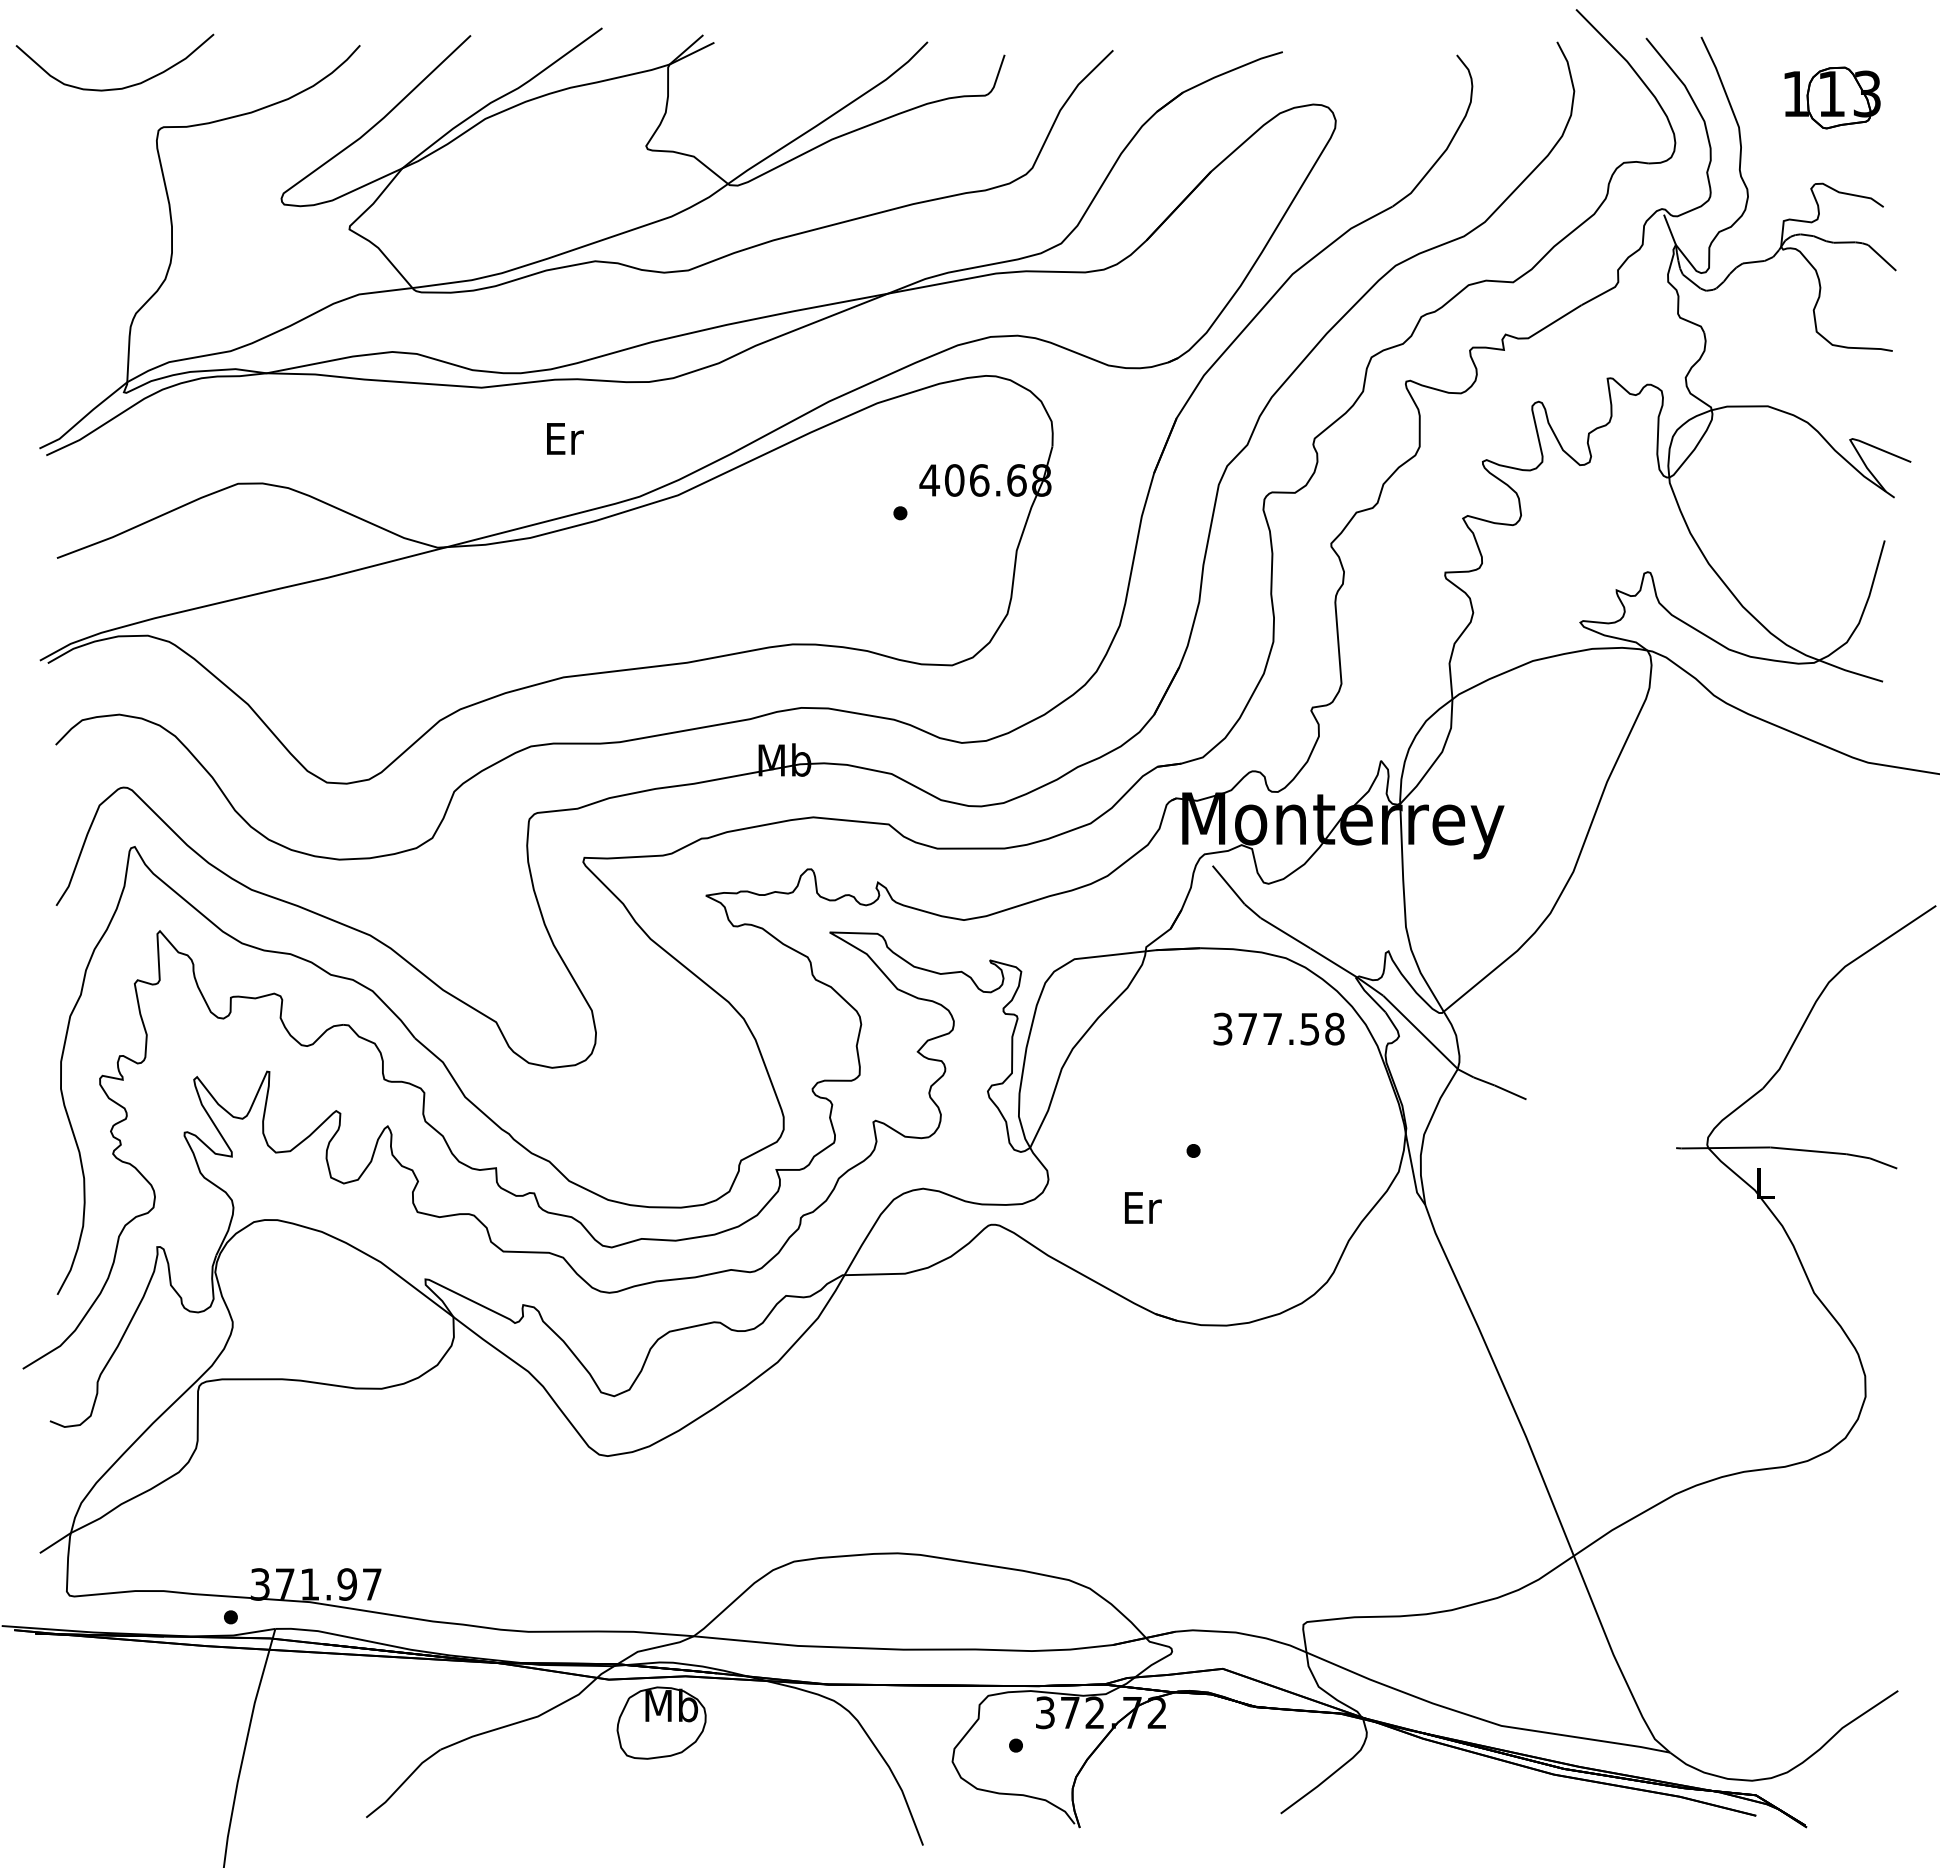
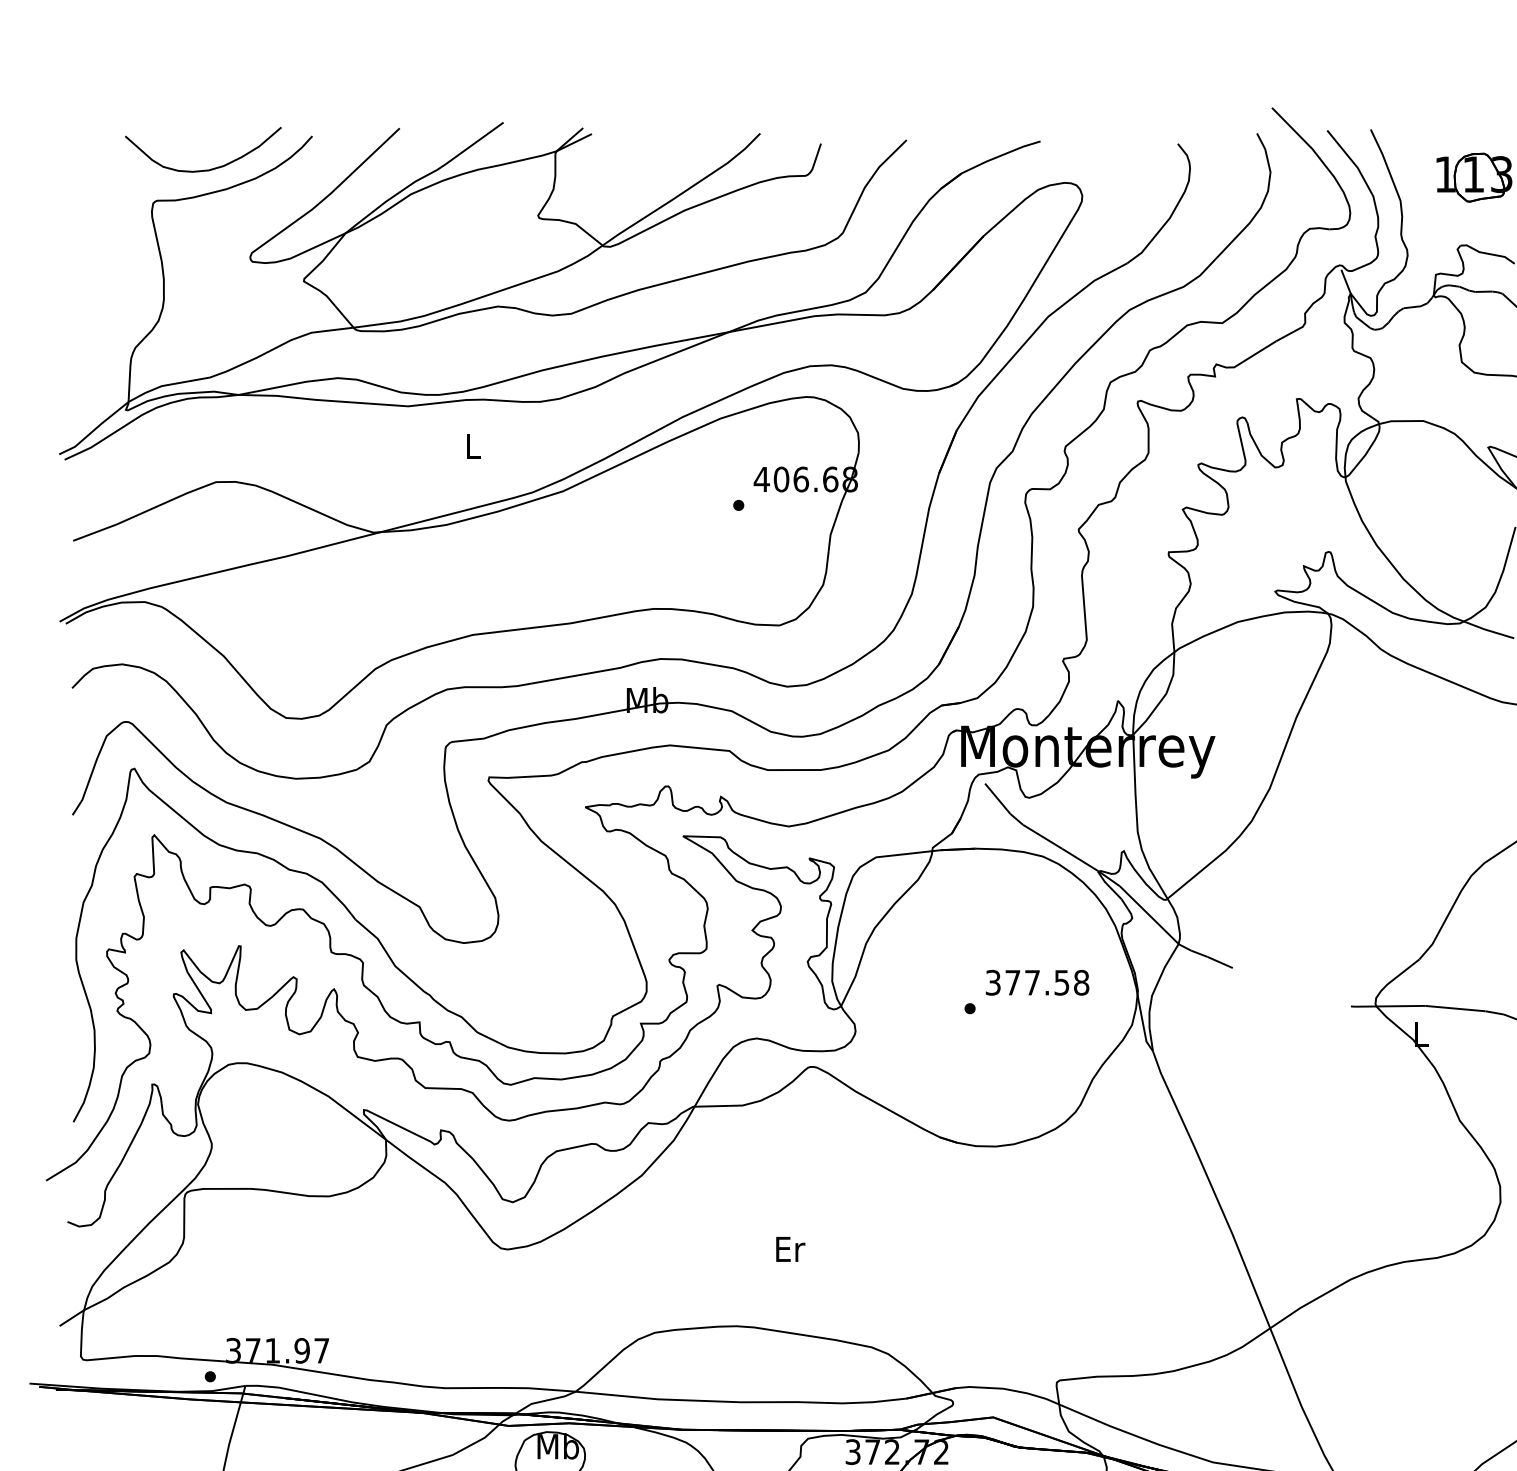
curve: (121, 87) -> (208, 169), moved
text: (565, 438) -> (474, 446), Er -> L
text: (1278, 1028) -> (1037, 982), moved
text: (1143, 1207) -> (790, 1249), moved

